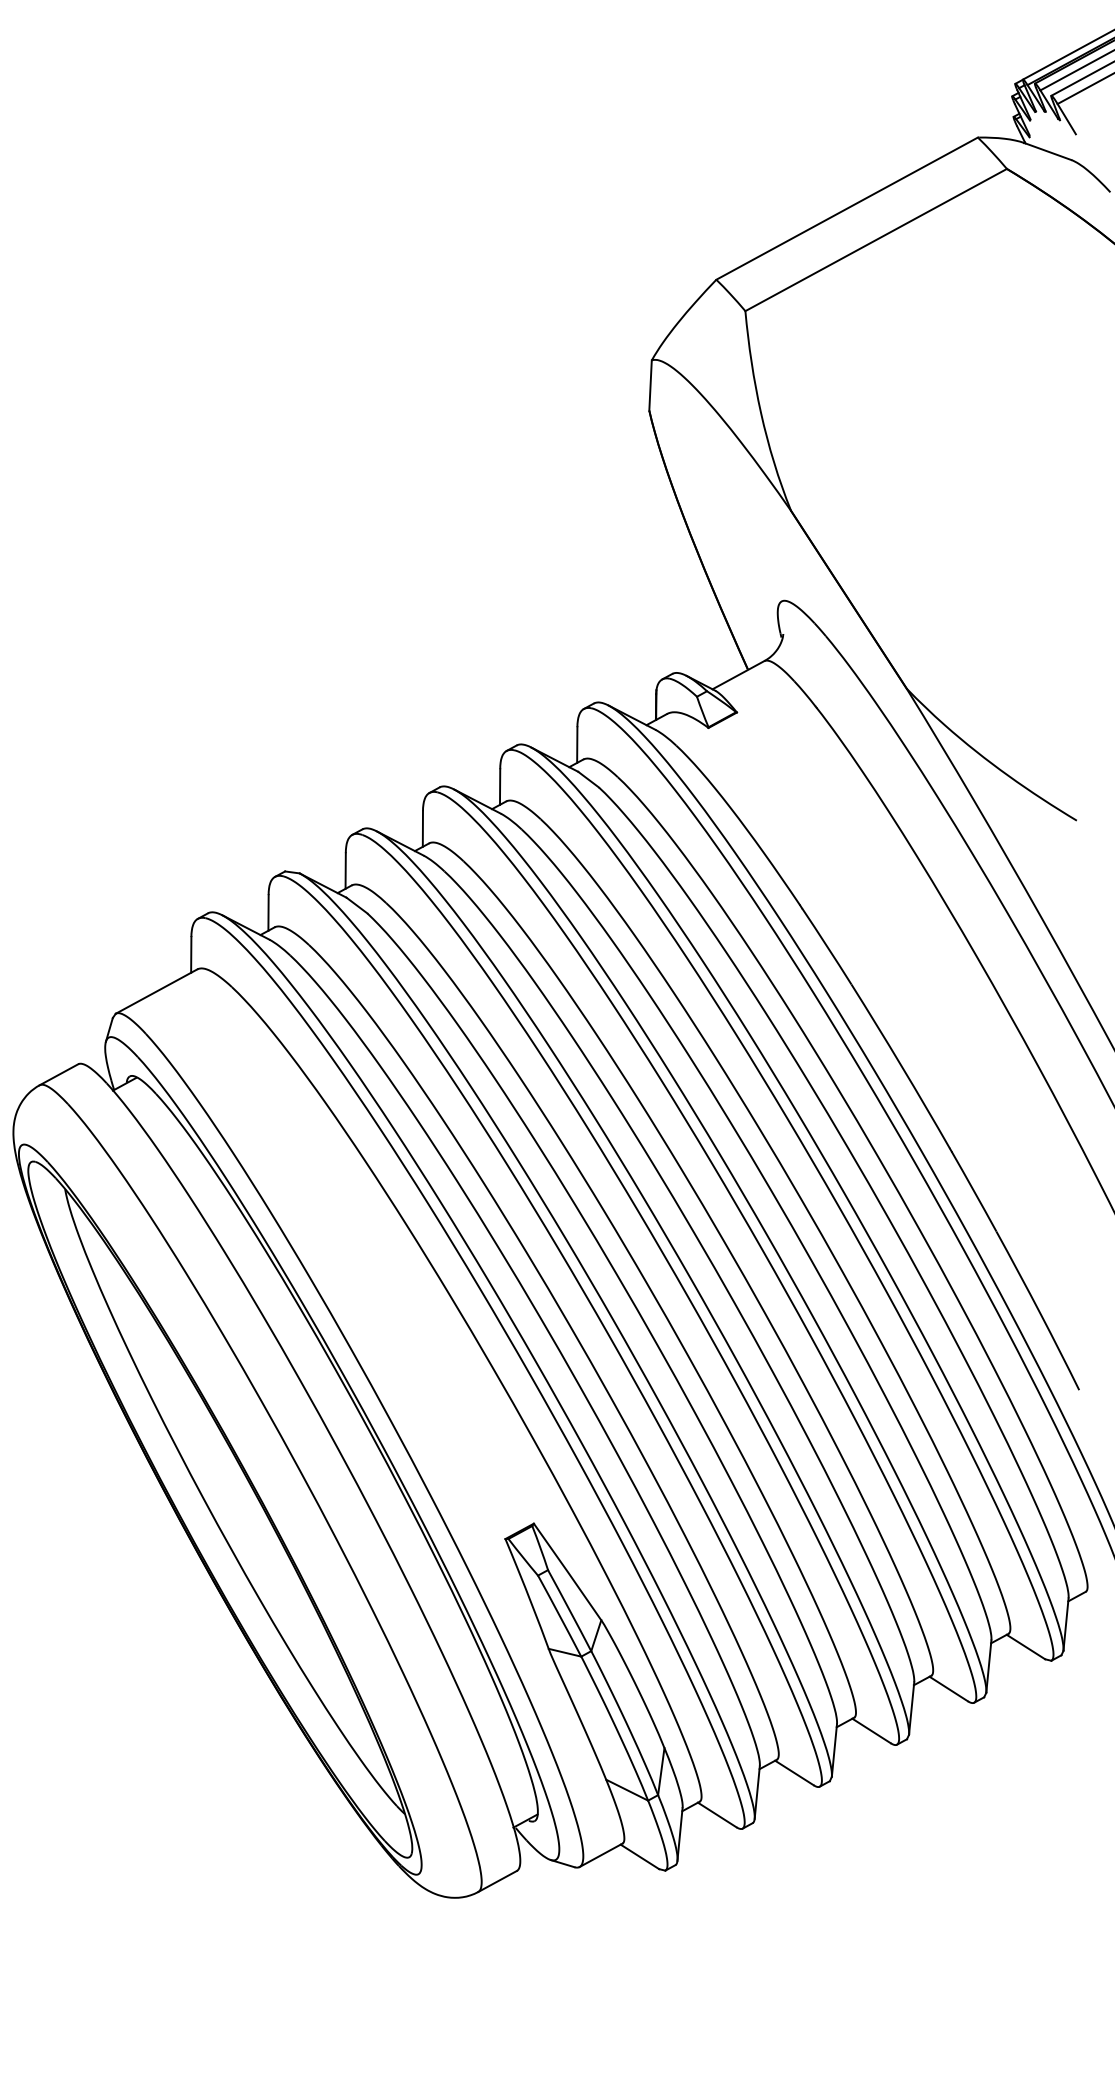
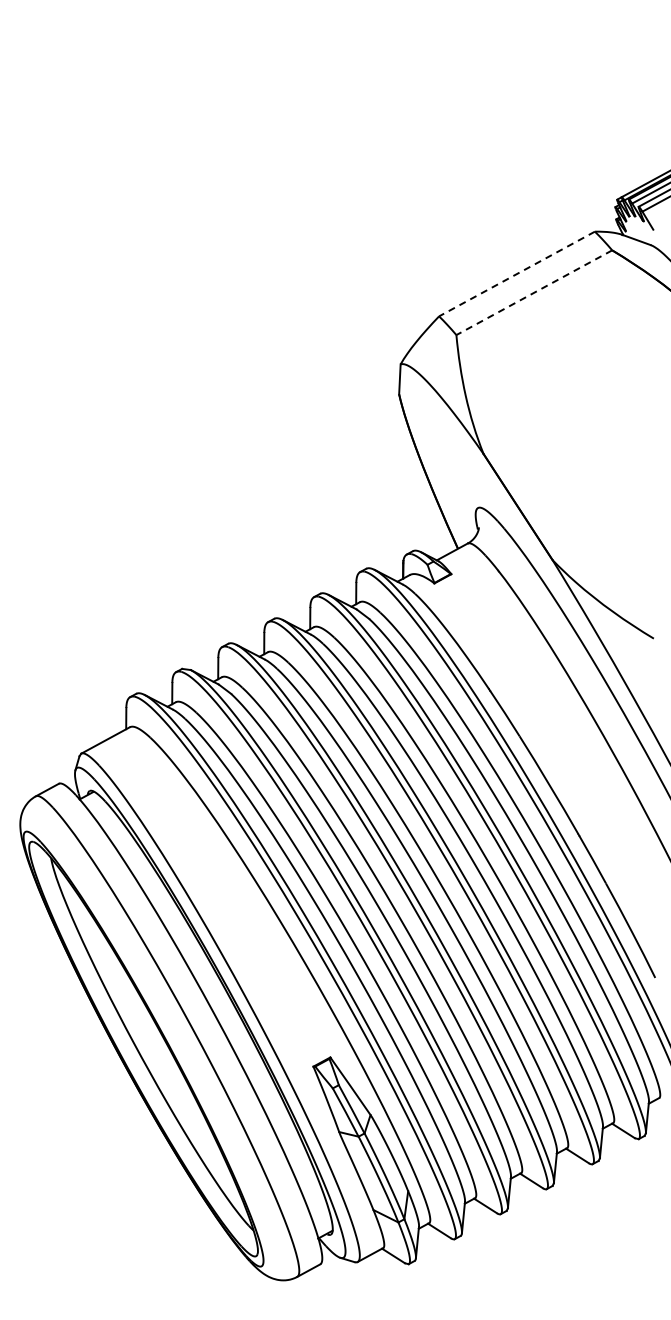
line: (847, 209) -> (517, 274), solid -> dashed
line: (876, 239) -> (534, 292), solid -> dashed

